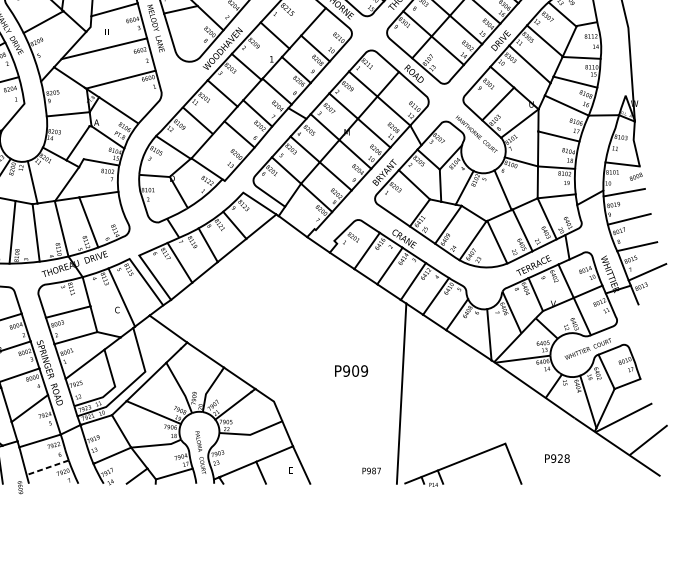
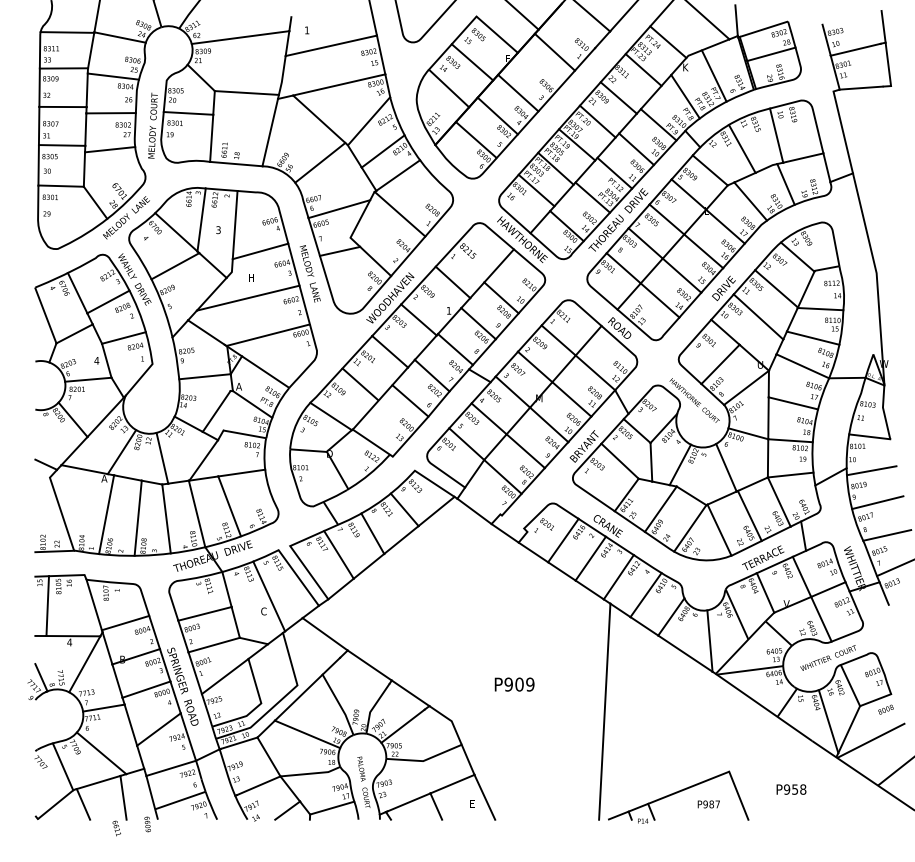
text: (635, 176) -> (885, 709), moved
text: (351, 370) -> (514, 684), moved
text: (560, 458) -> (795, 789), P928 -> P958
line: (46, 467) -> (179, 800), dashed -> solid
text: (371, 471) -> (708, 804), moved

